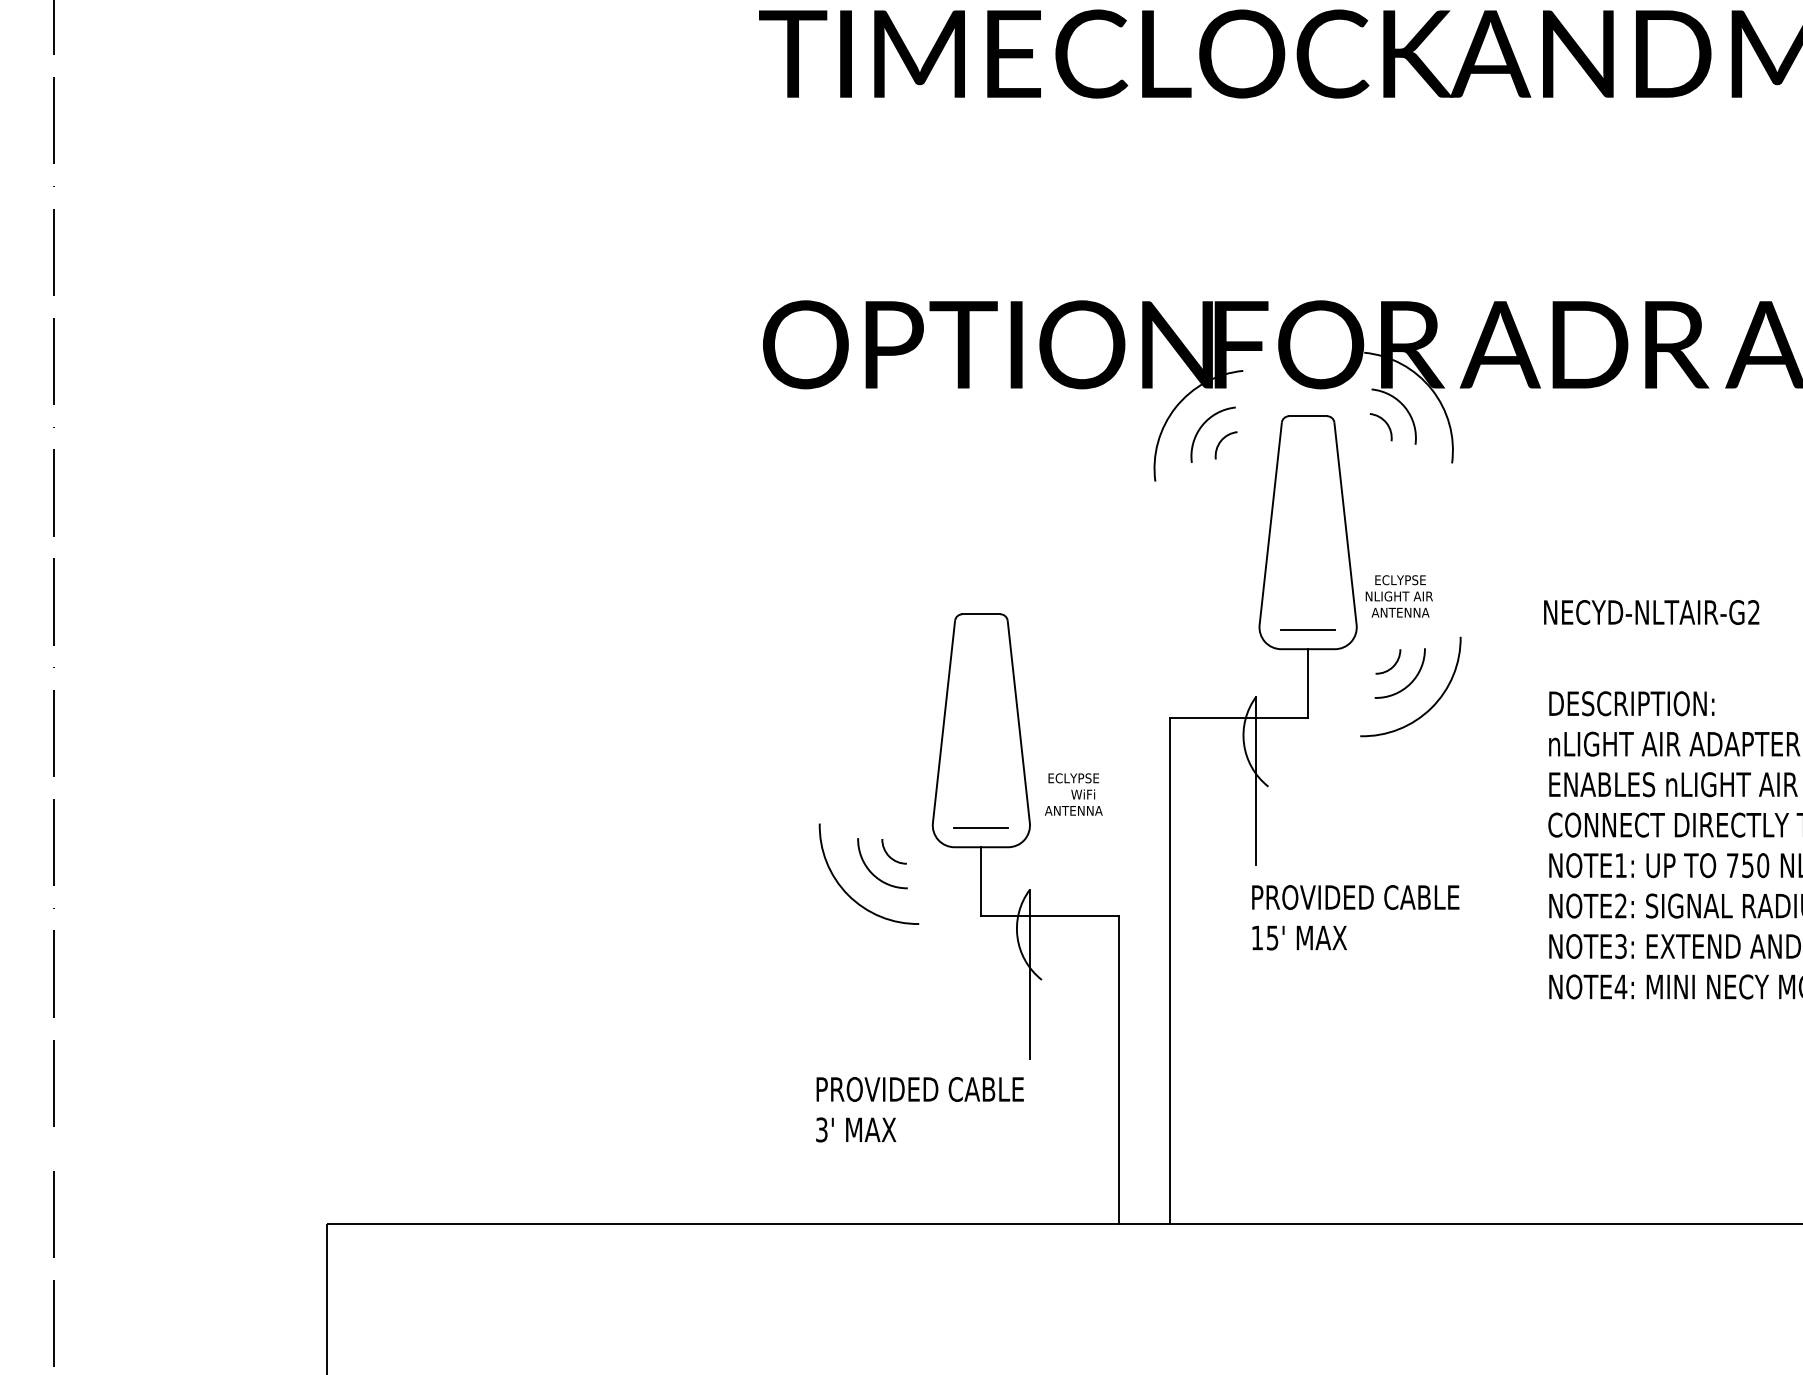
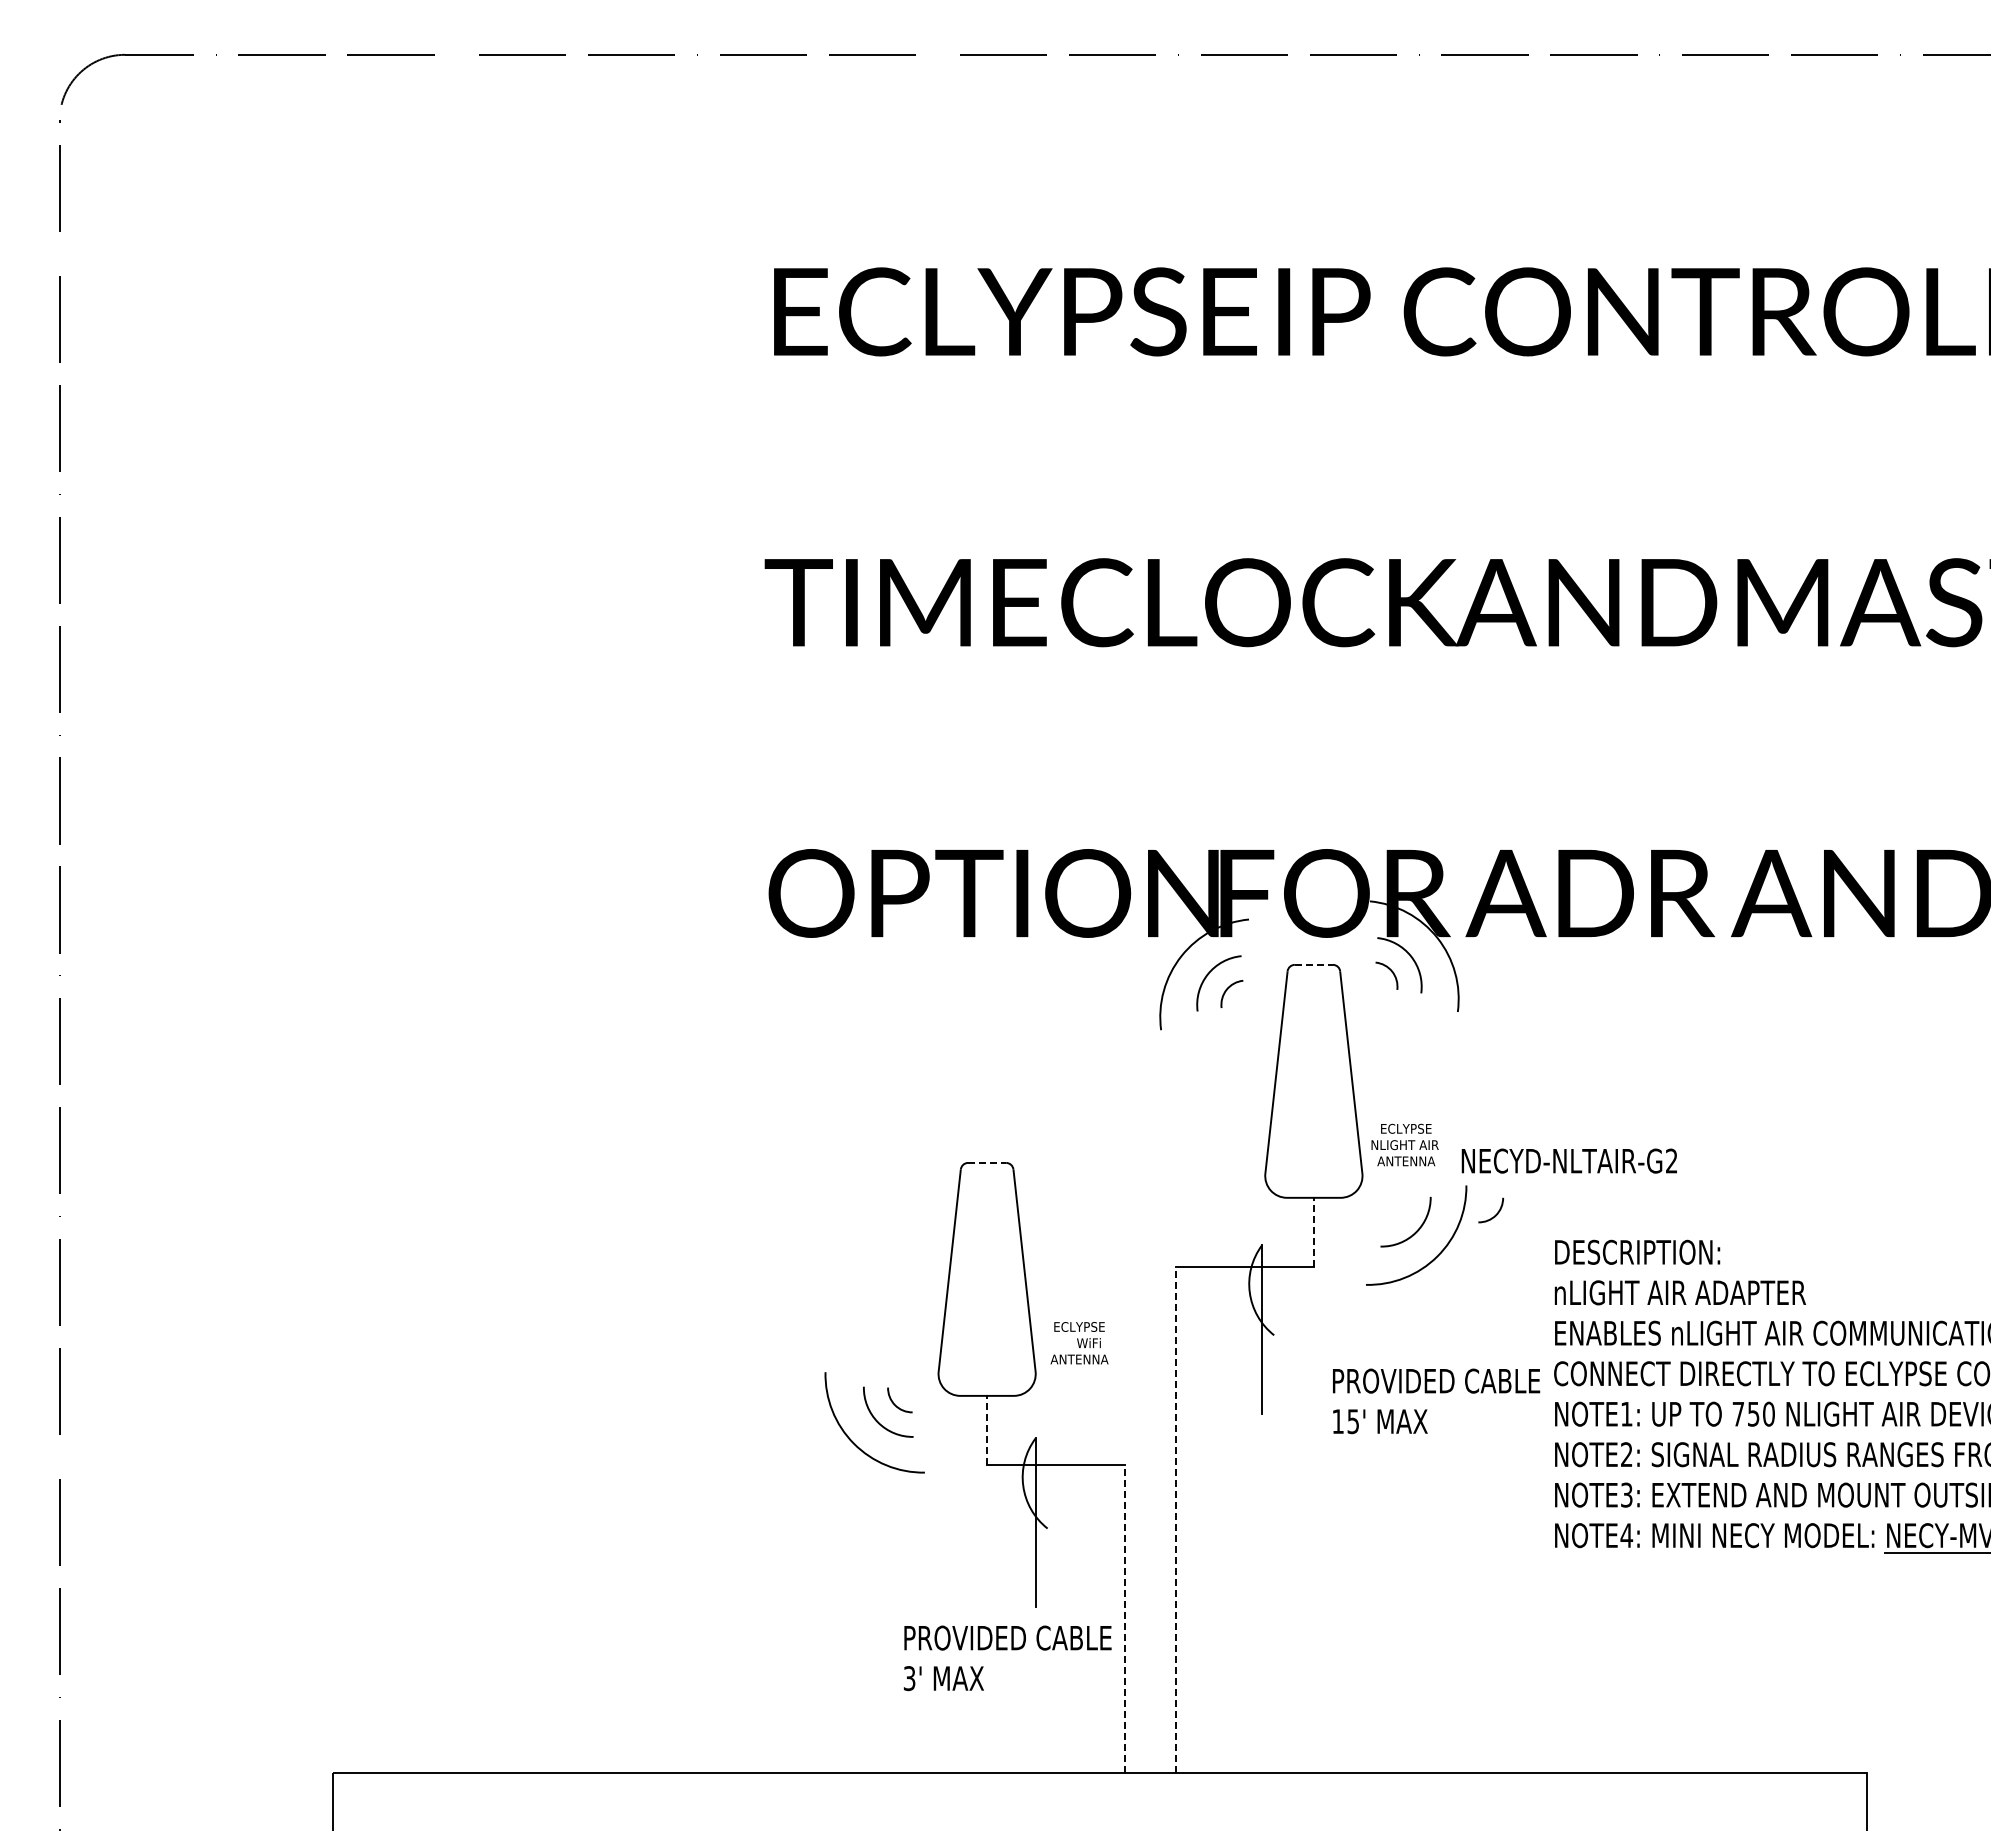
line: (1308, 415) -> (1314, 964), solid -> dashed
text: (1650, 611) -> (1568, 1160), moved
line: (981, 613) -> (987, 1162), solid -> dashed
line: (1307, 629) -> (1313, 1178), removed
arc: (1392, 665) -> (1495, 1214), moved
line: (1307, 682) -> (1313, 1231), solid -> dashed
line: (981, 827) -> (987, 1376), removed
line: (981, 880) -> (987, 1429), solid -> dashed
text: (1355, 917) -> (1436, 1401), moved
line: (1170, 970) -> (1176, 1519), solid -> dashed
line: (1119, 1069) -> (1125, 1618), solid -> dashed
text: (919, 1109) -> (1007, 1658), moved

